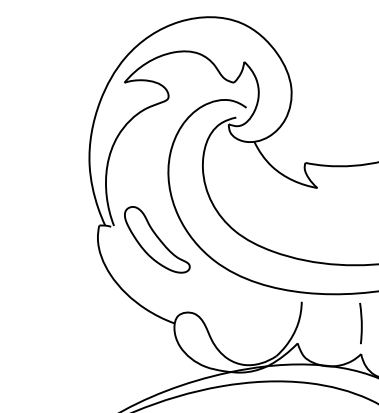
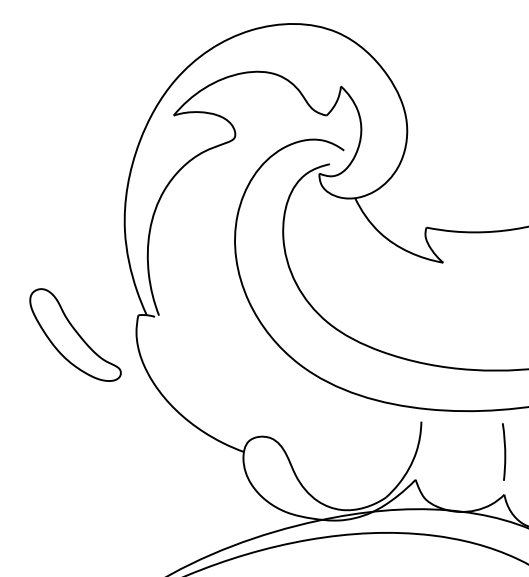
part: (157, 239) -> (75, 334), moved

